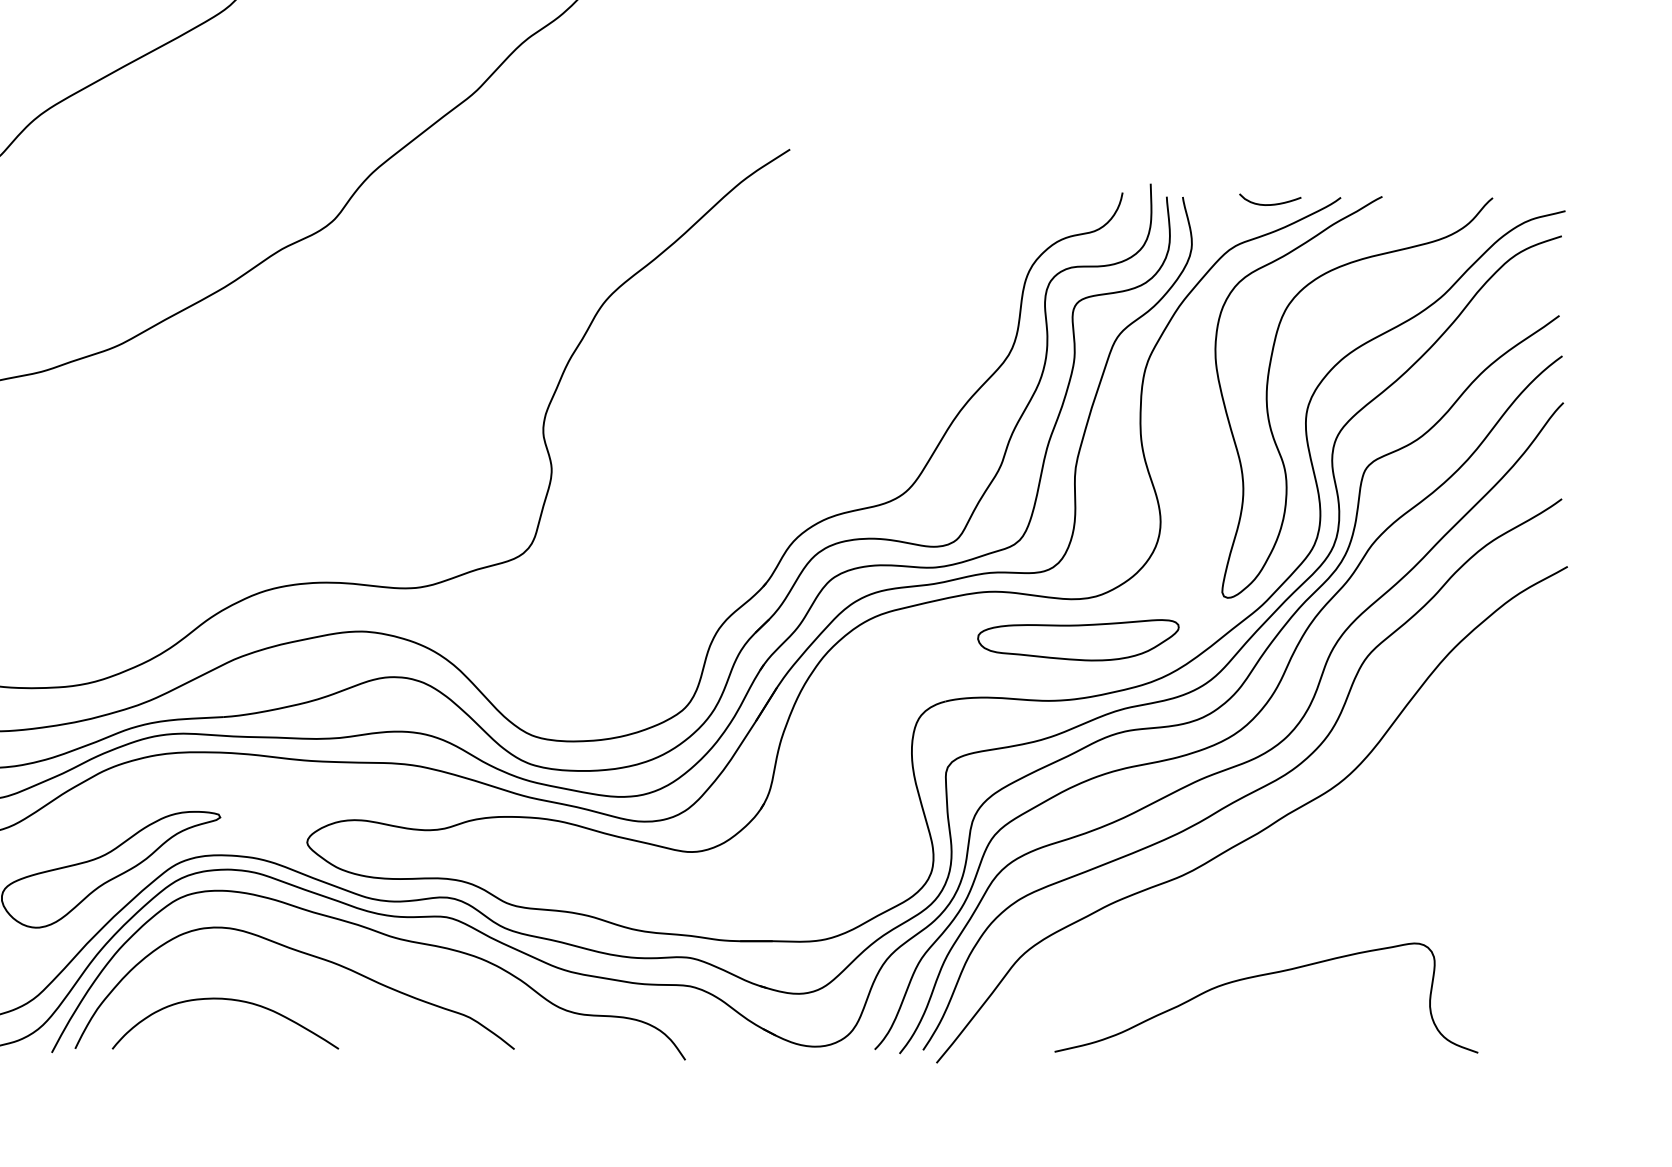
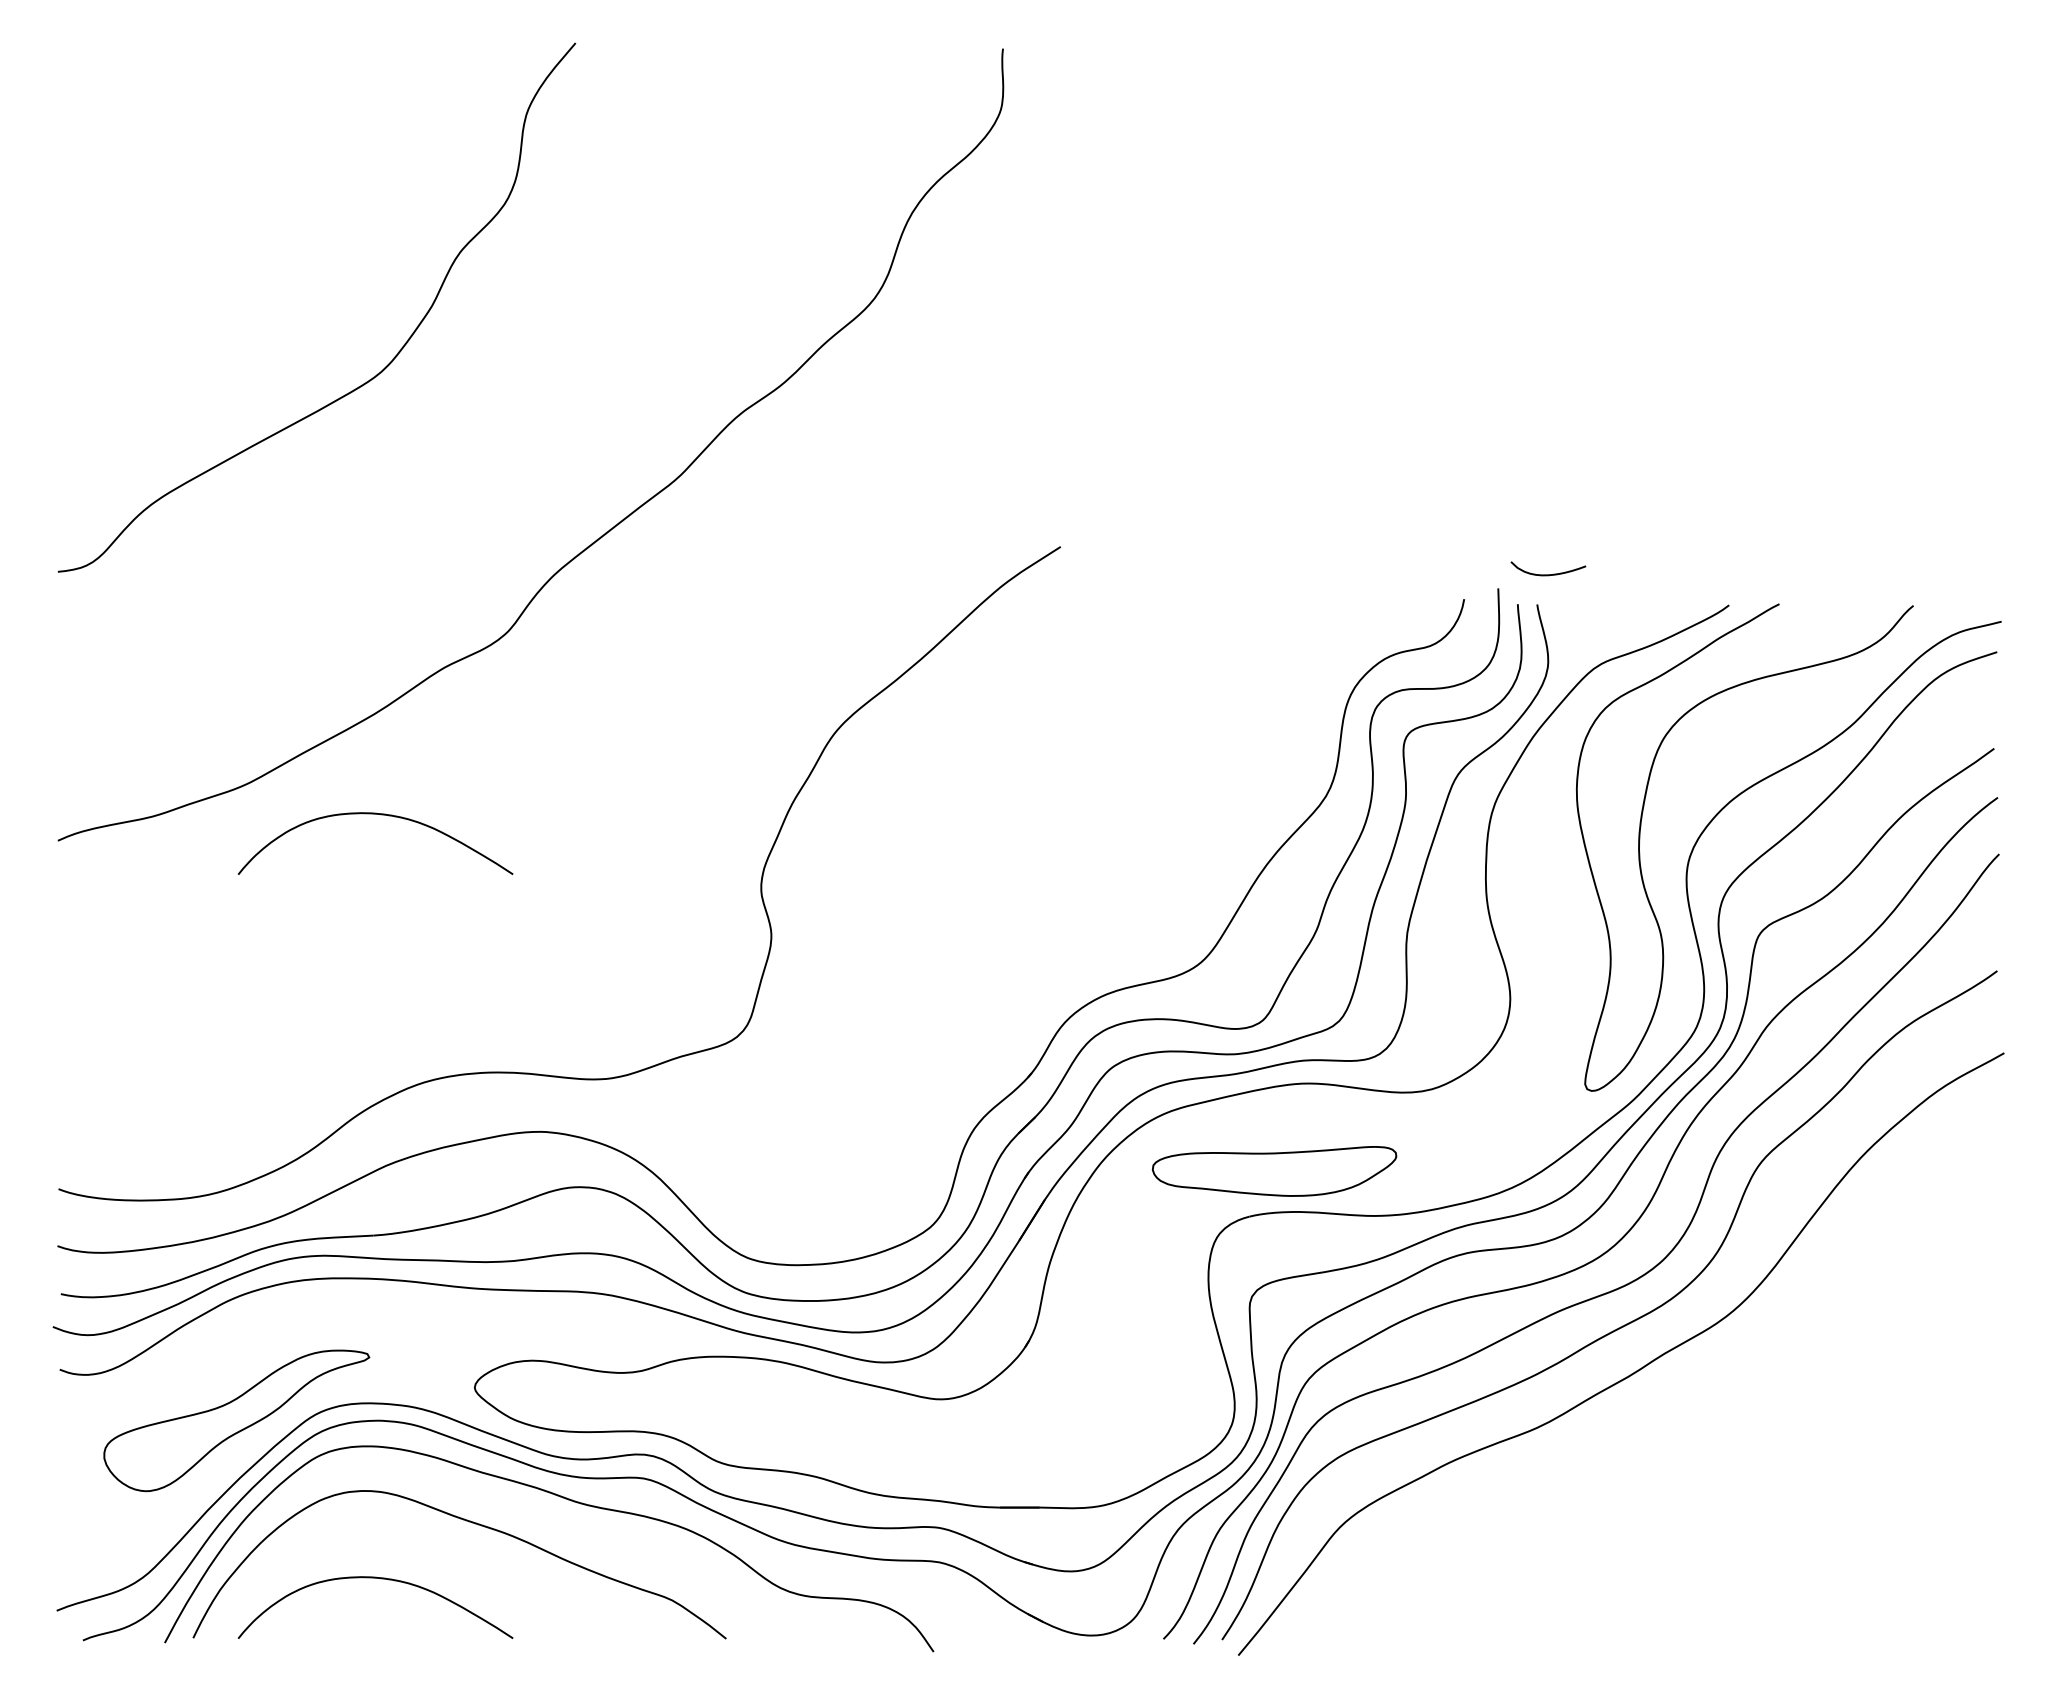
curve: (1270, 204) -> (1548, 574), moved
curve: (229, 370) -> (380, 815), added
part: (1078, 640) -> (1274, 1171), moved
curve: (1260, 976) -> (1631, 1550), removed

